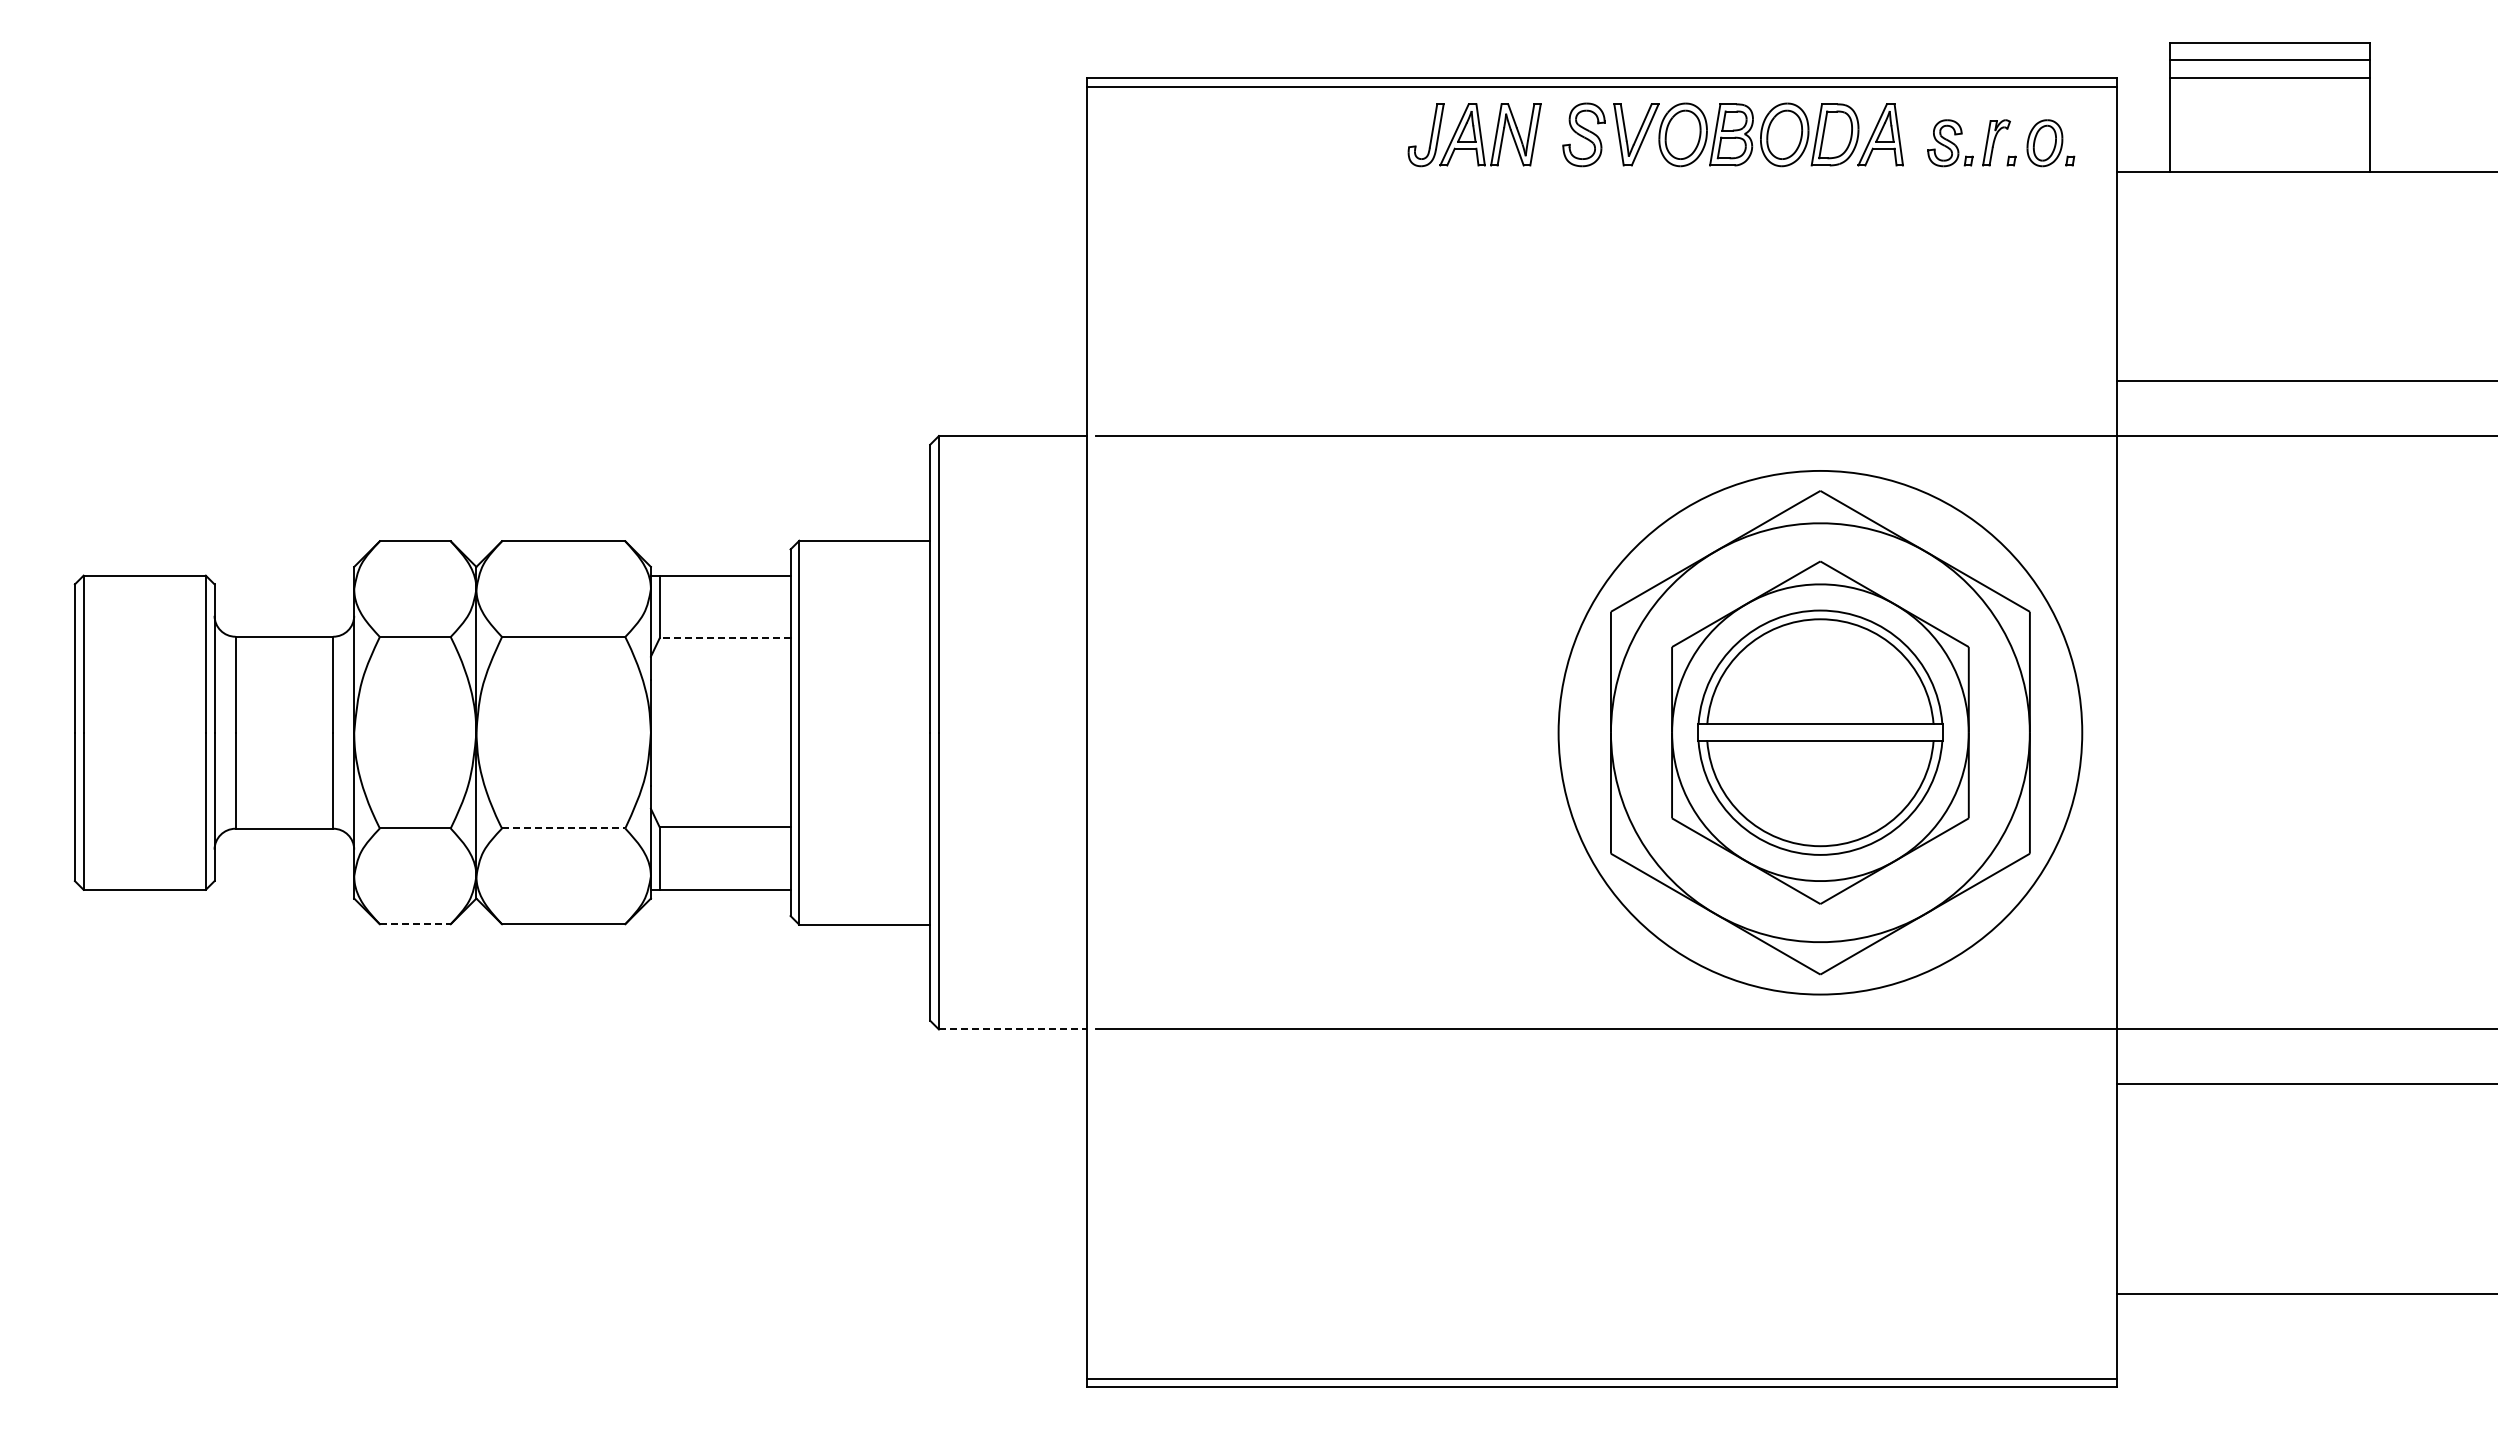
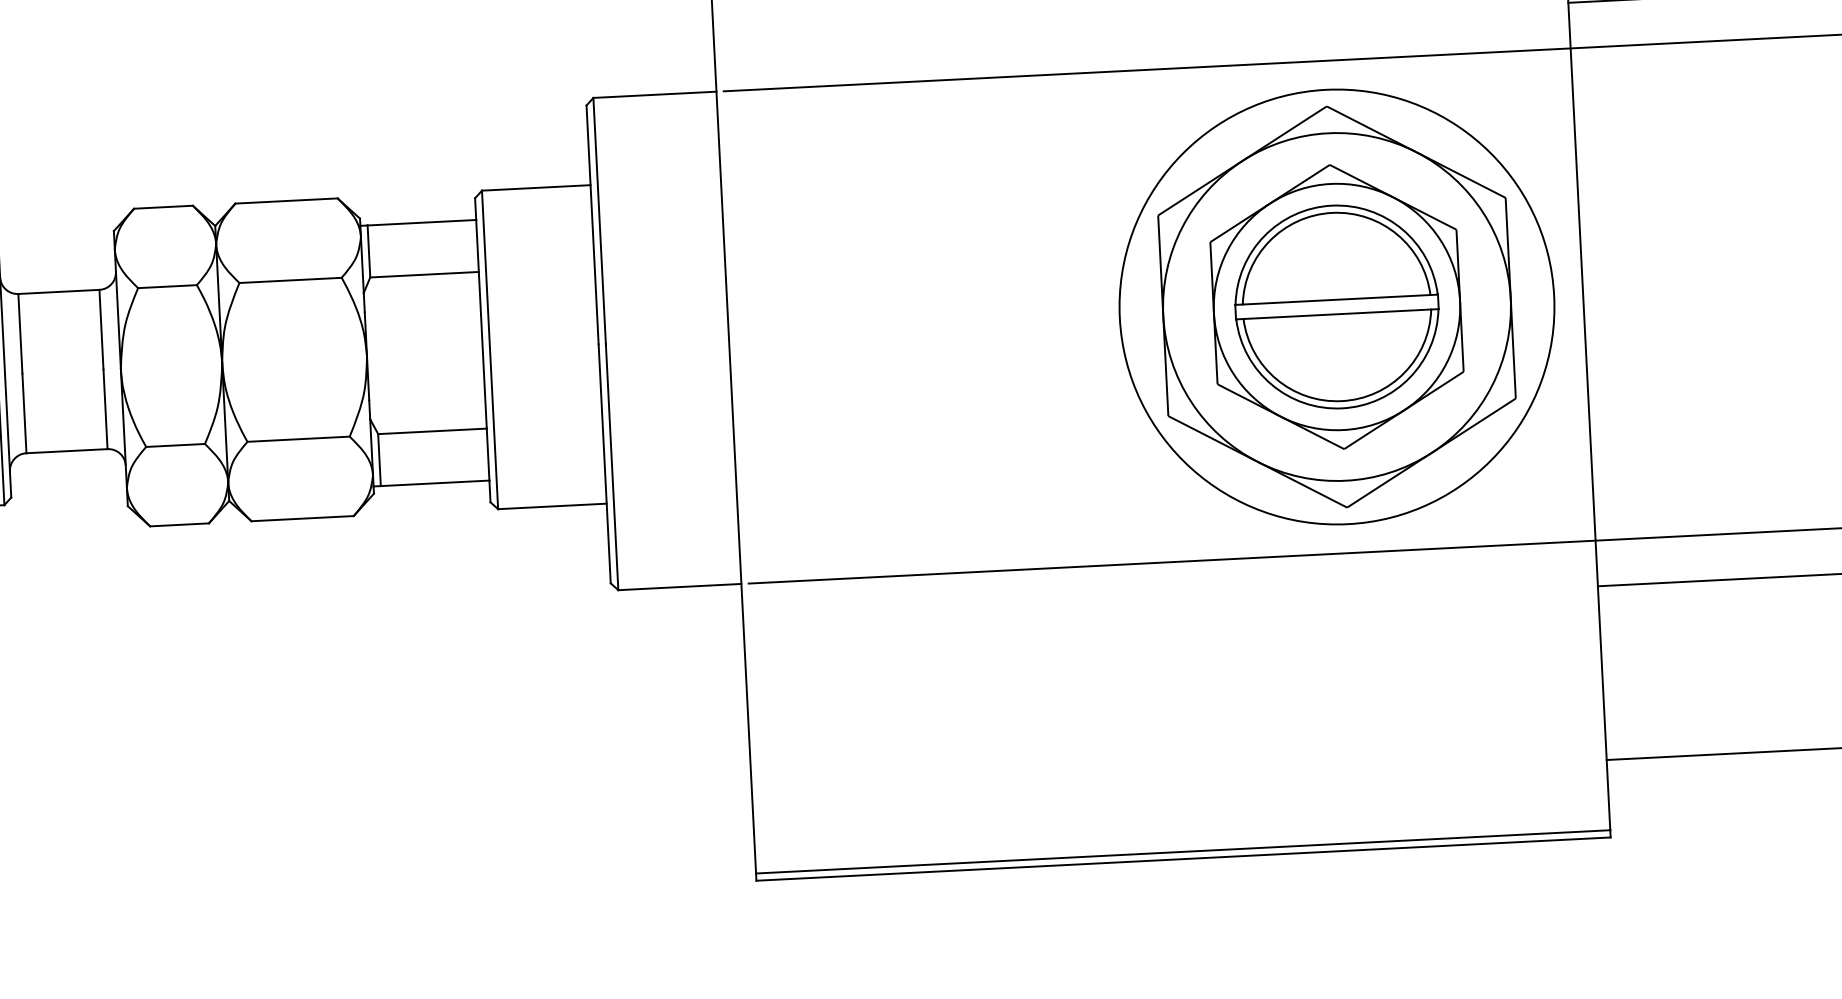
line: (724, 638) -> (424, 274), dashed -> solid
line: (563, 828) -> (298, 439), dashed -> solid
line: (415, 924) -> (179, 525), dashed -> solid
line: (1013, 1029) -> (680, 587), dashed -> solid

